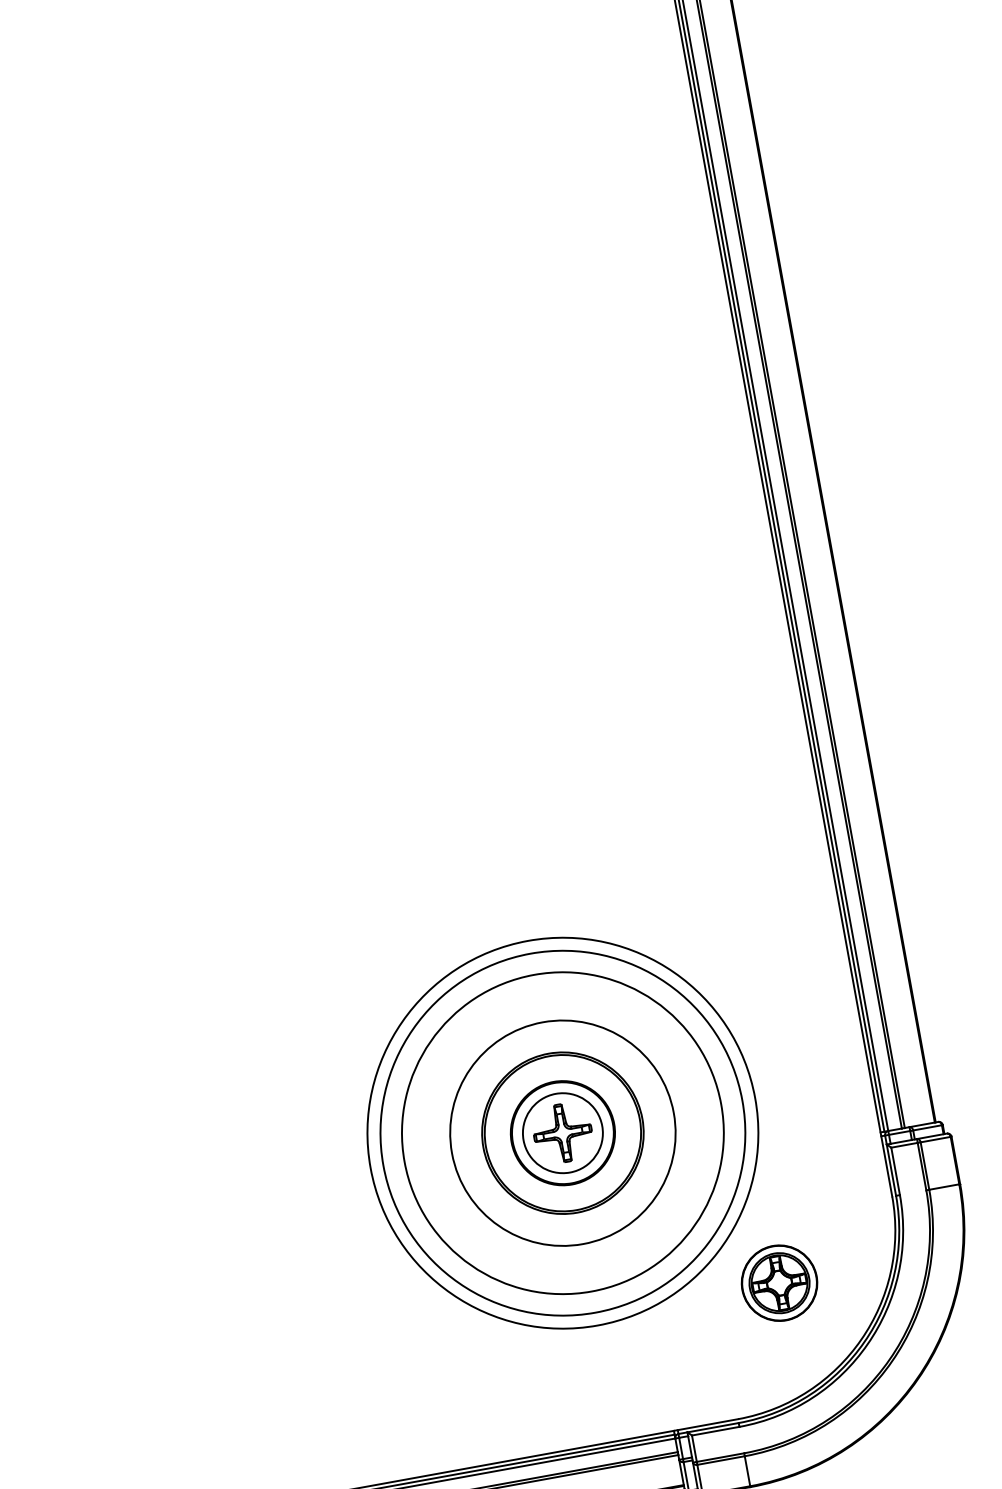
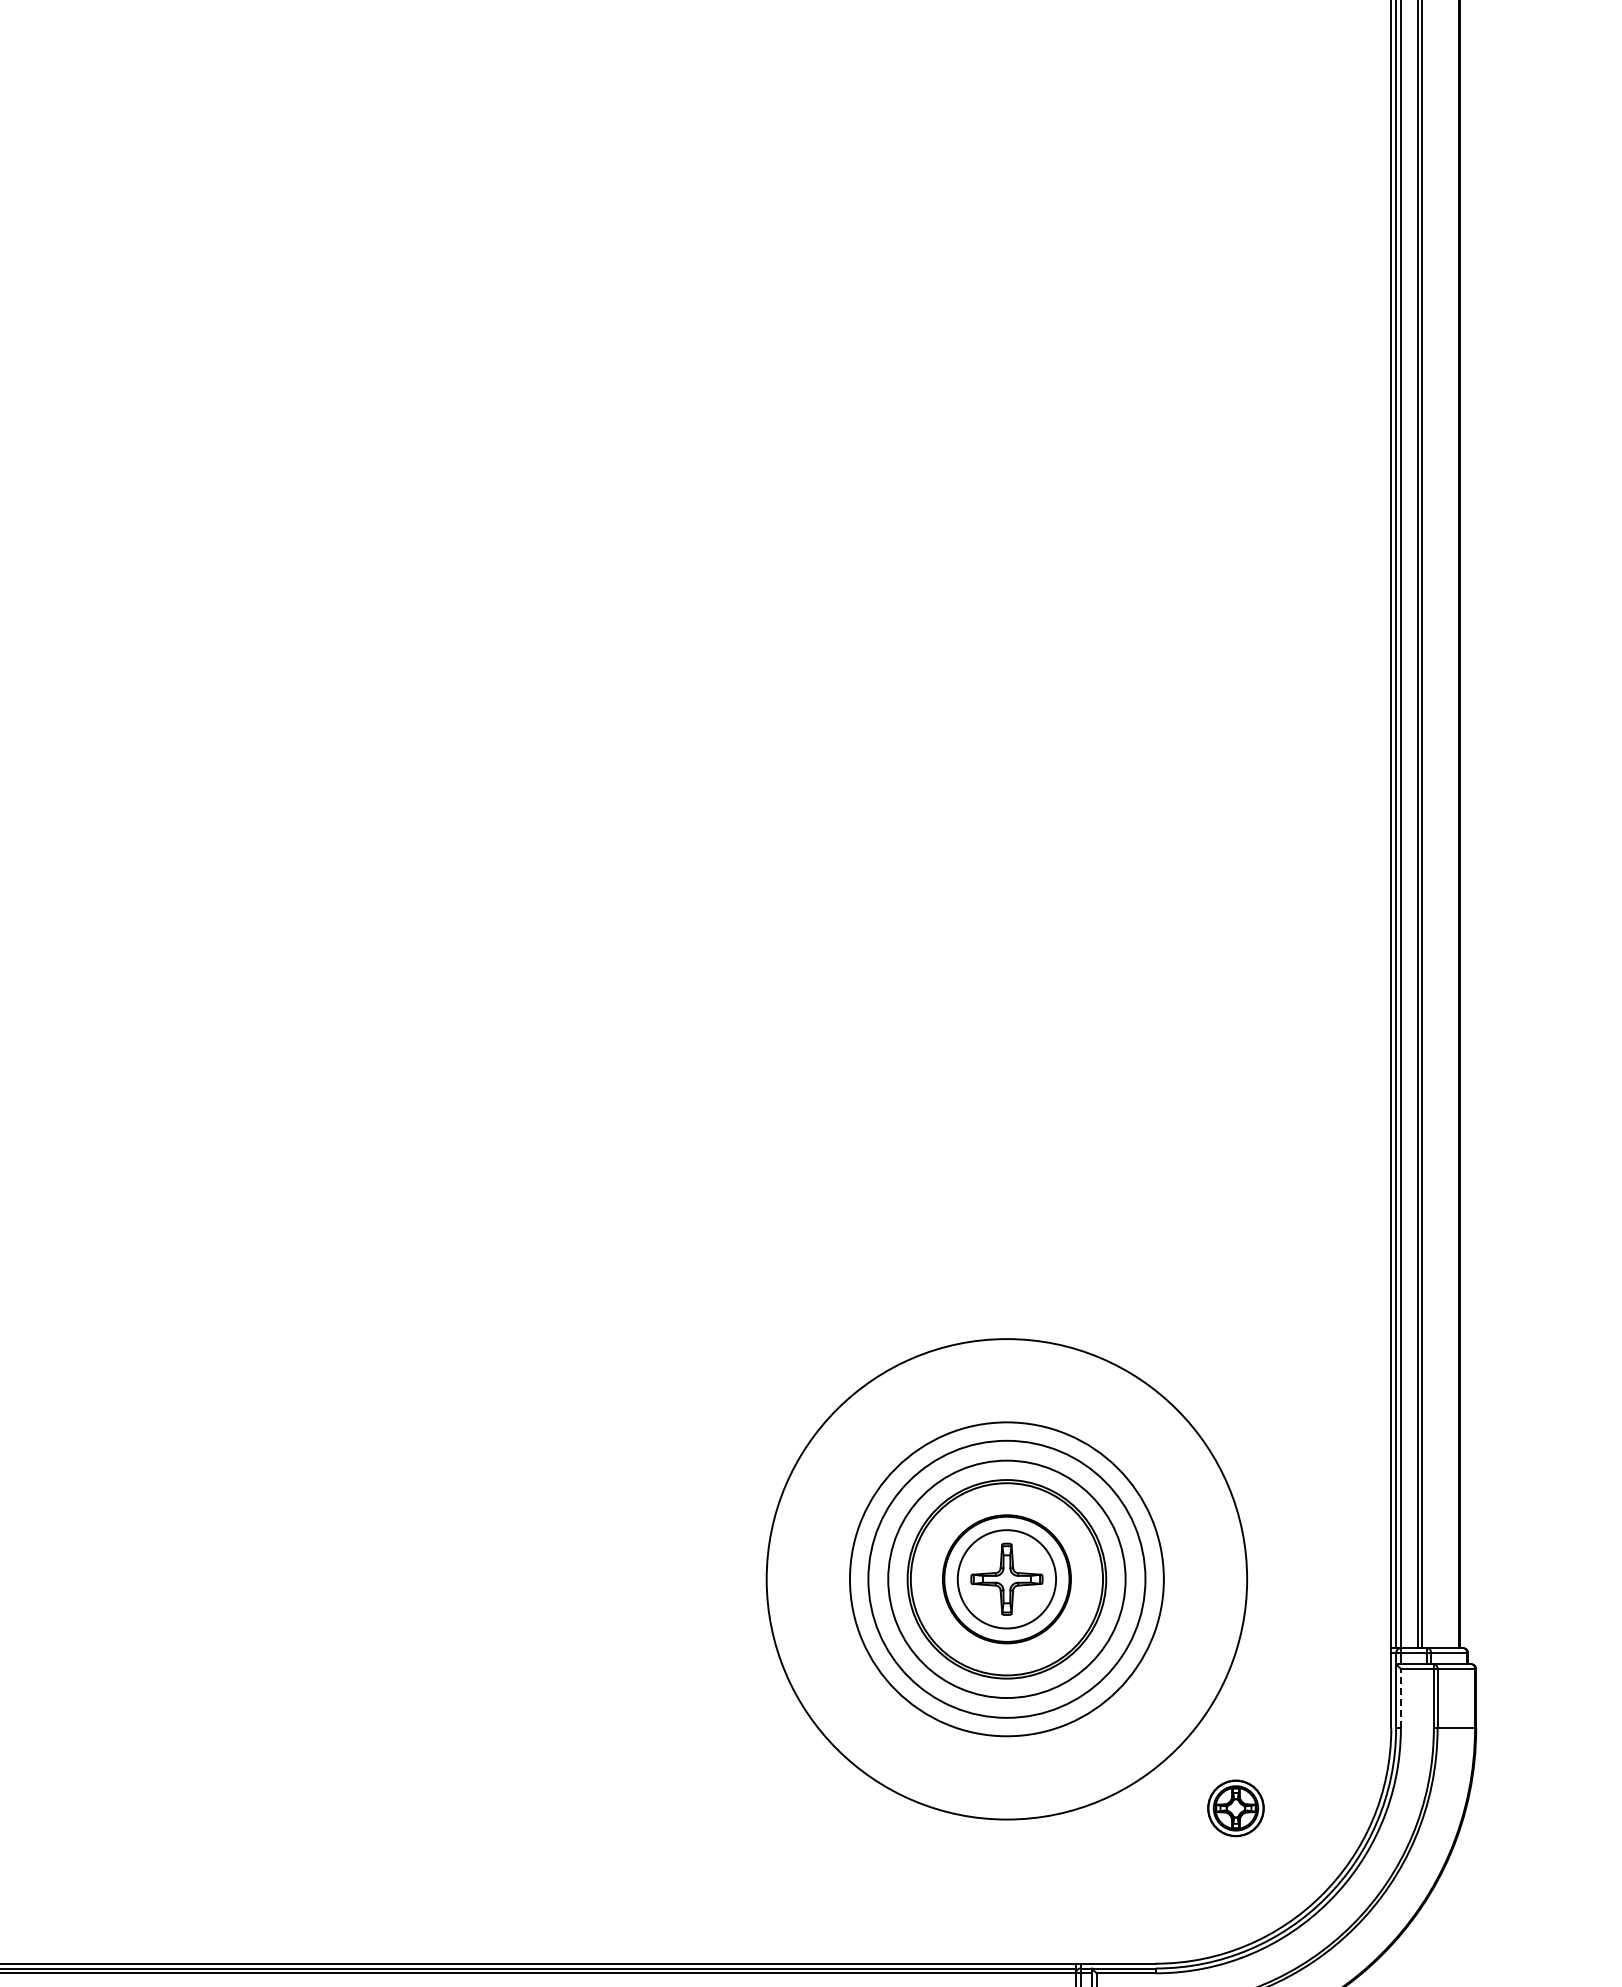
circle: (562, 1133) -> (1006, 1579), size x0.6
circle: (562, 1133) -> (1006, 1579), size x0.7
line: (895, 1171) -> (1400, 1698), solid -> dashed
part: (779, 1283) -> (1235, 1808), size x0.6

